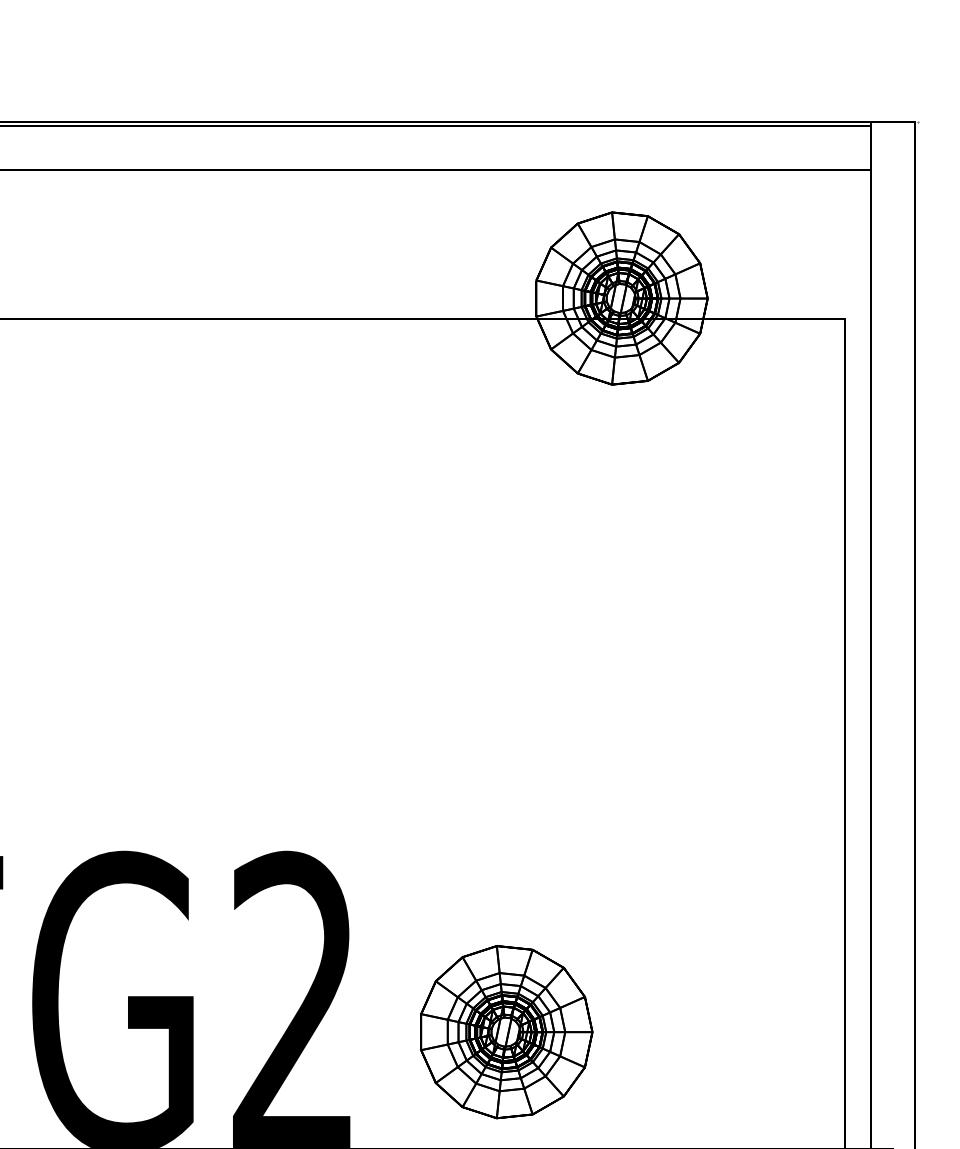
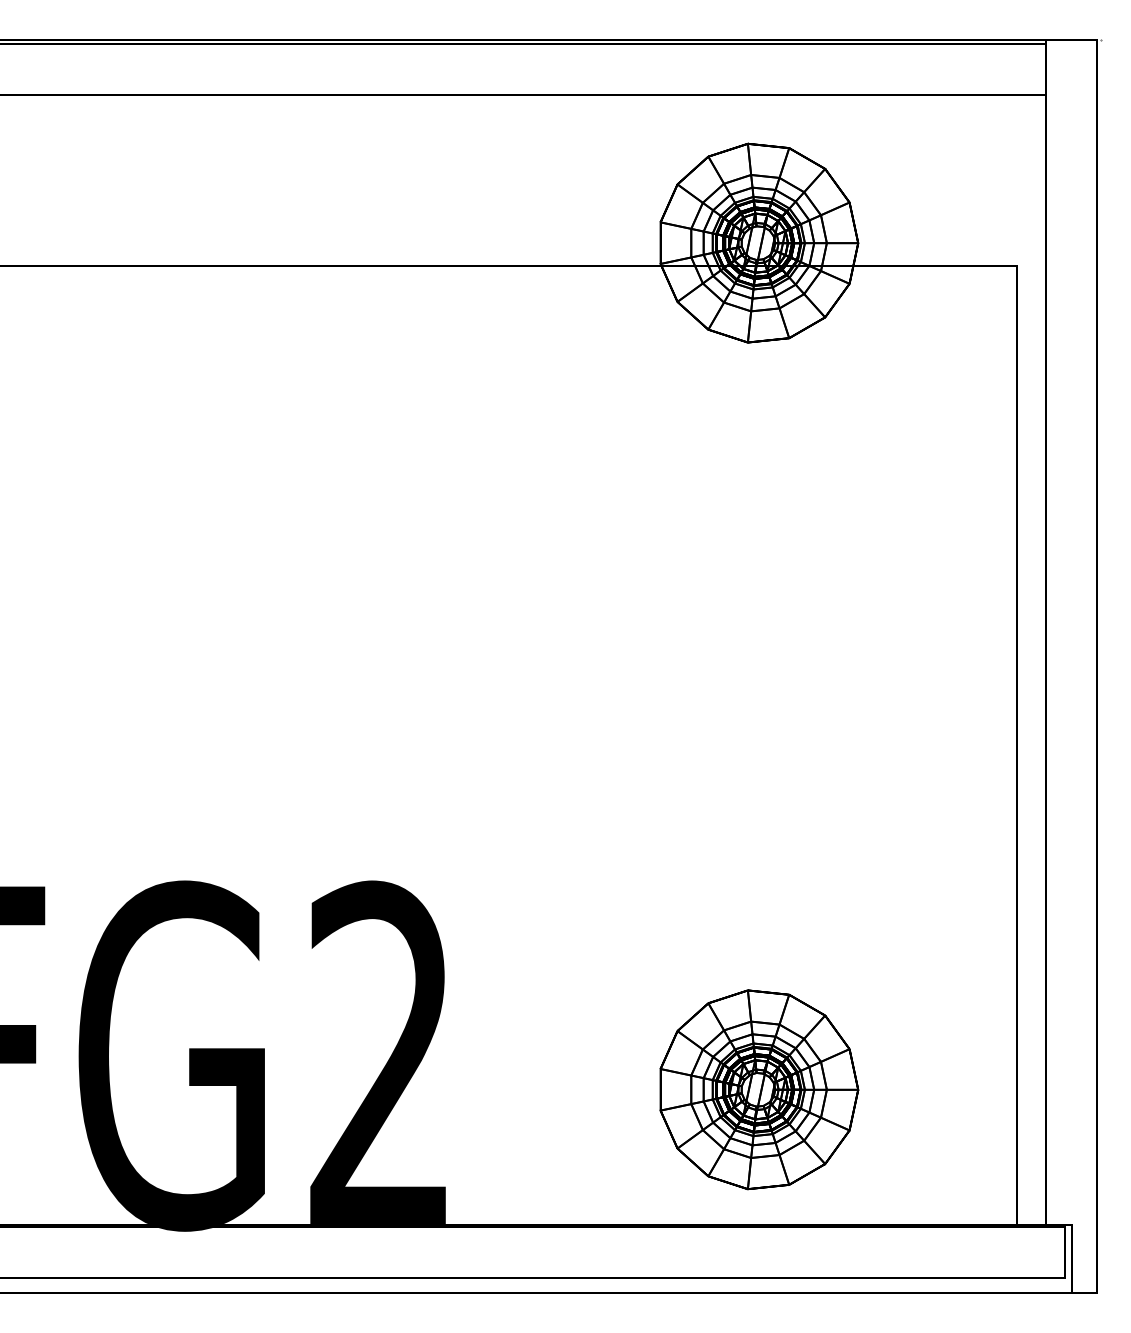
part: (506, 1031) -> (759, 1089), moved

